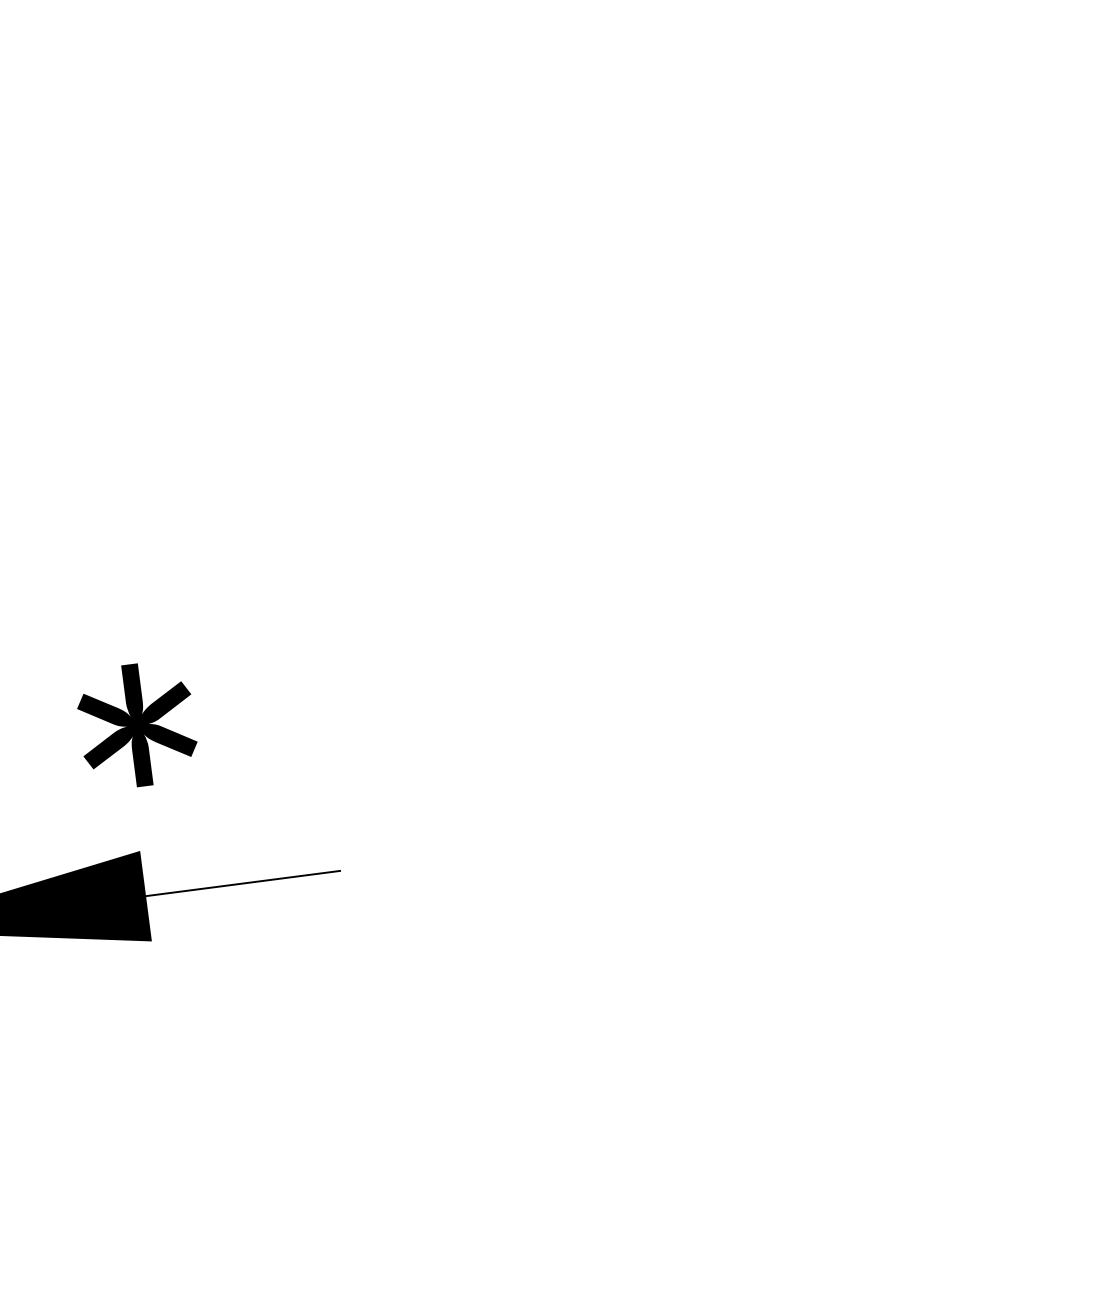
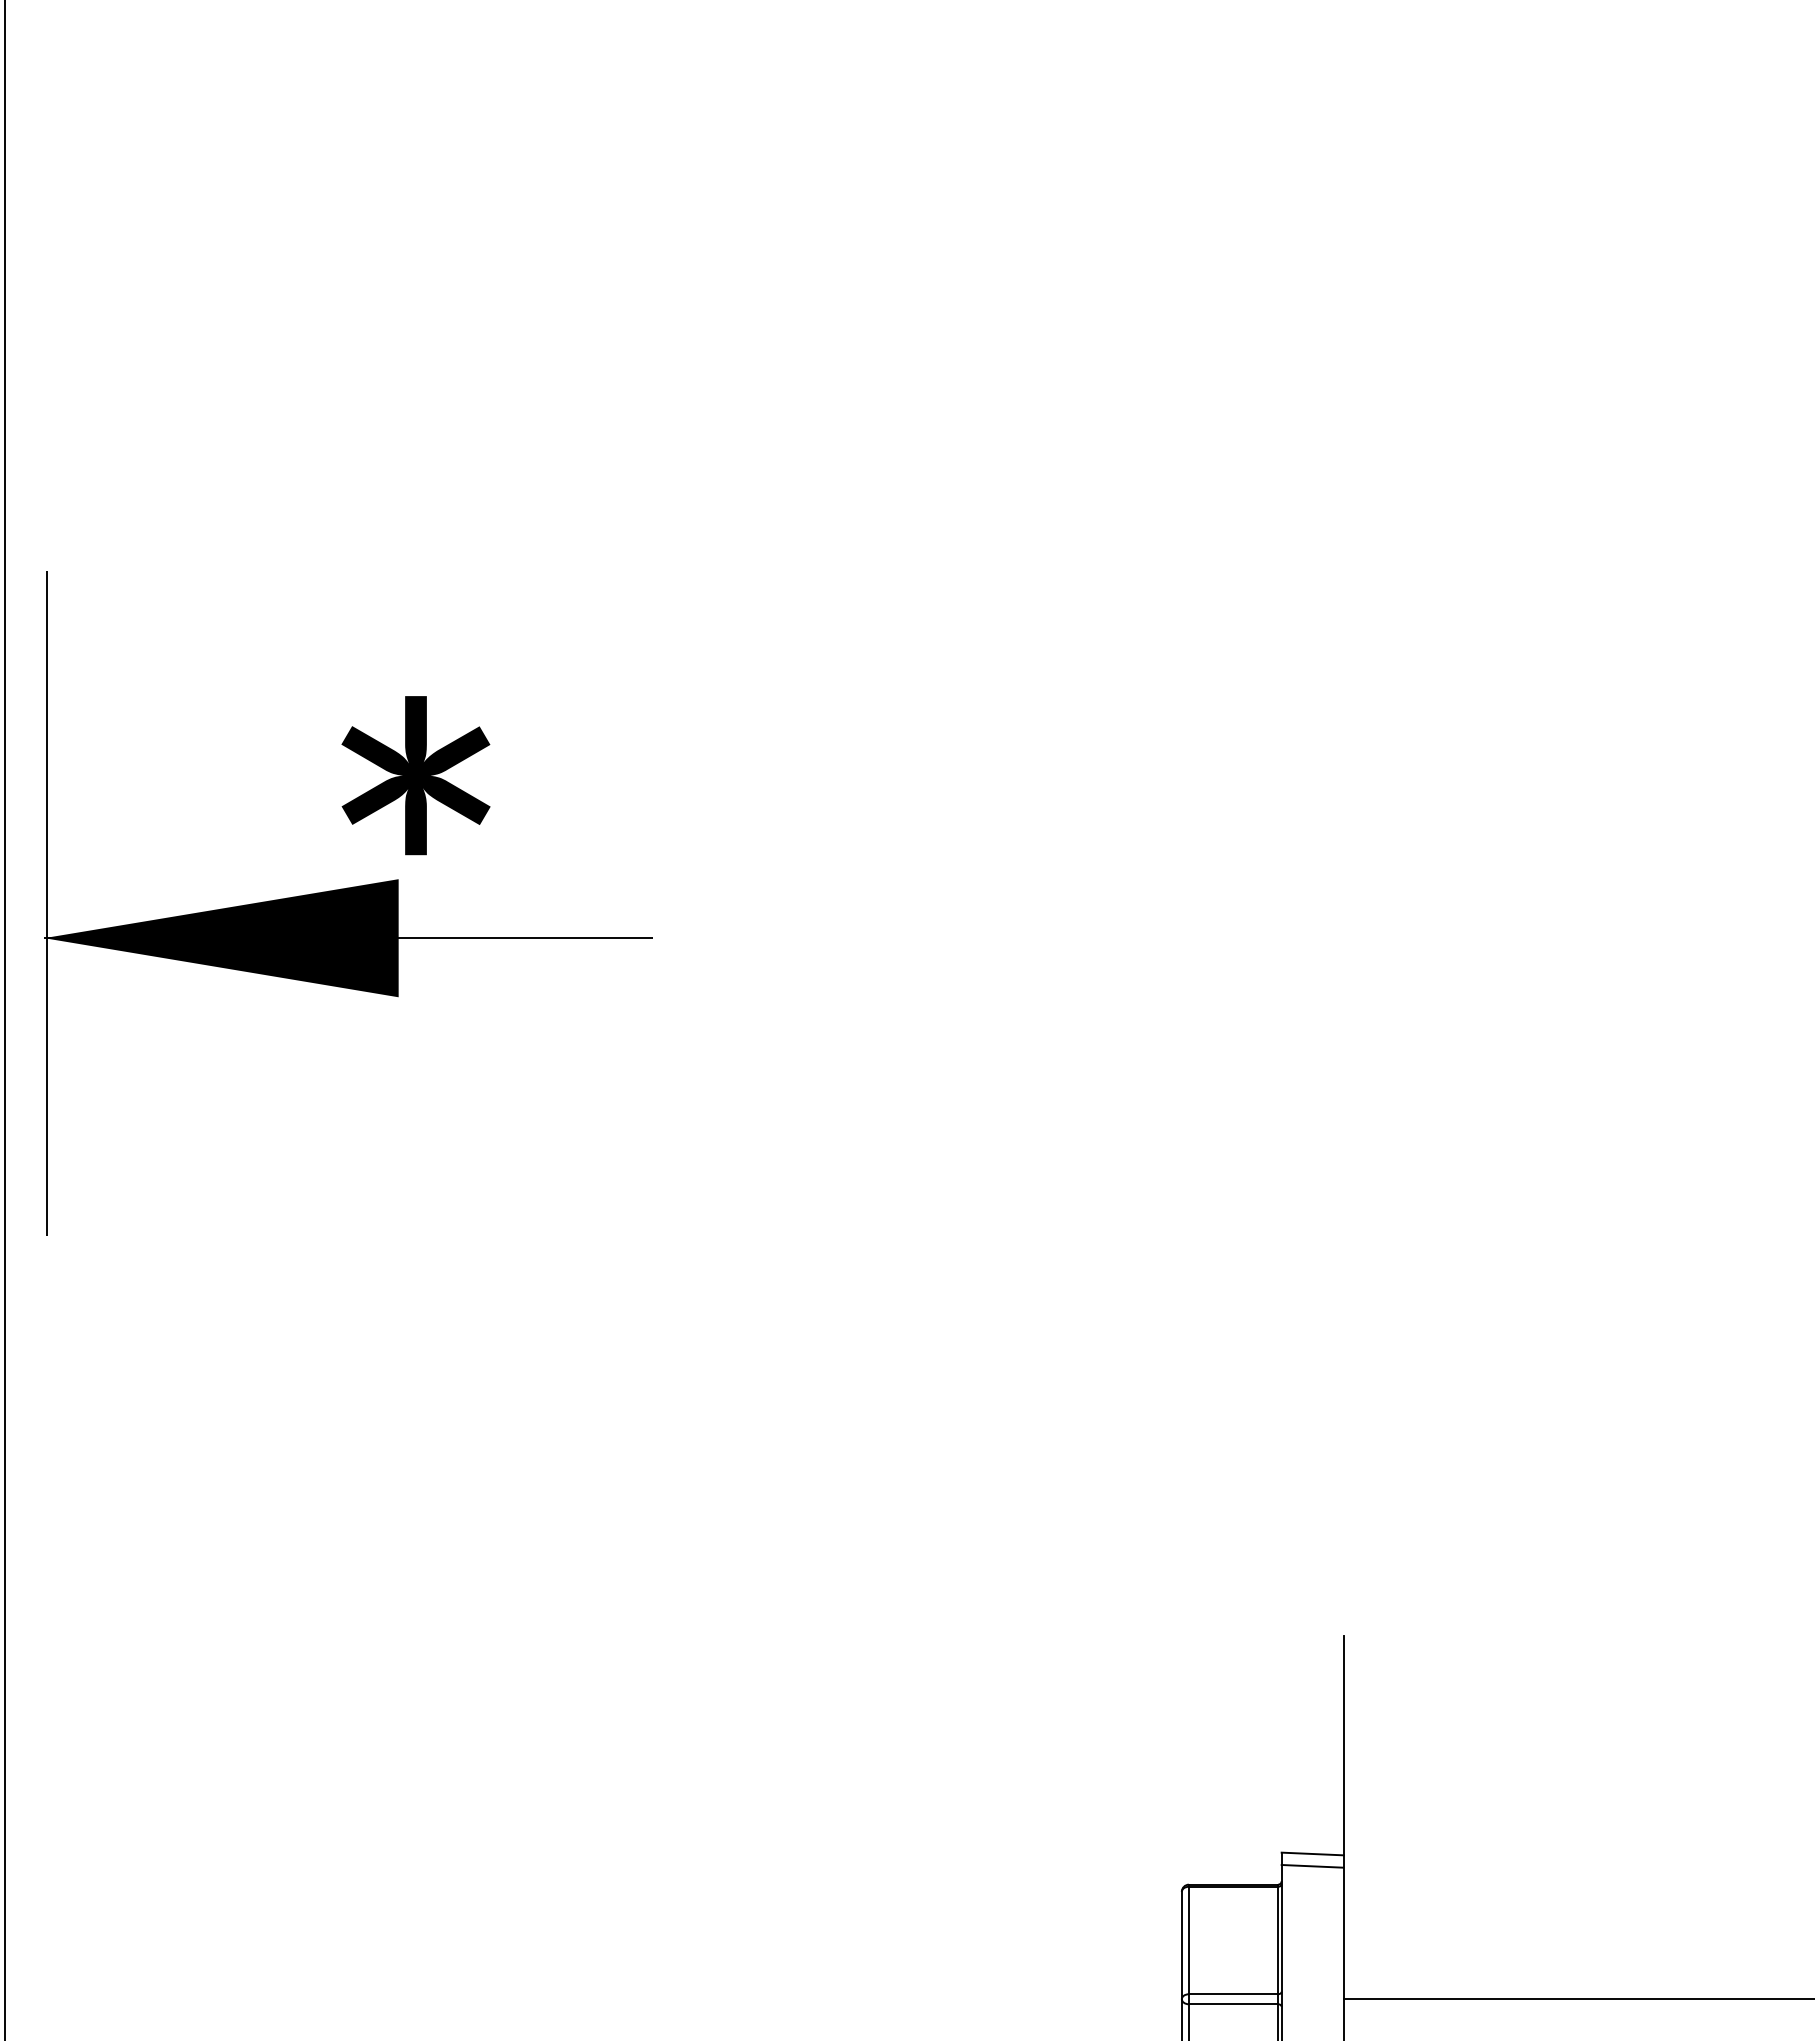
text: (136, 725) -> (415, 775), moved

